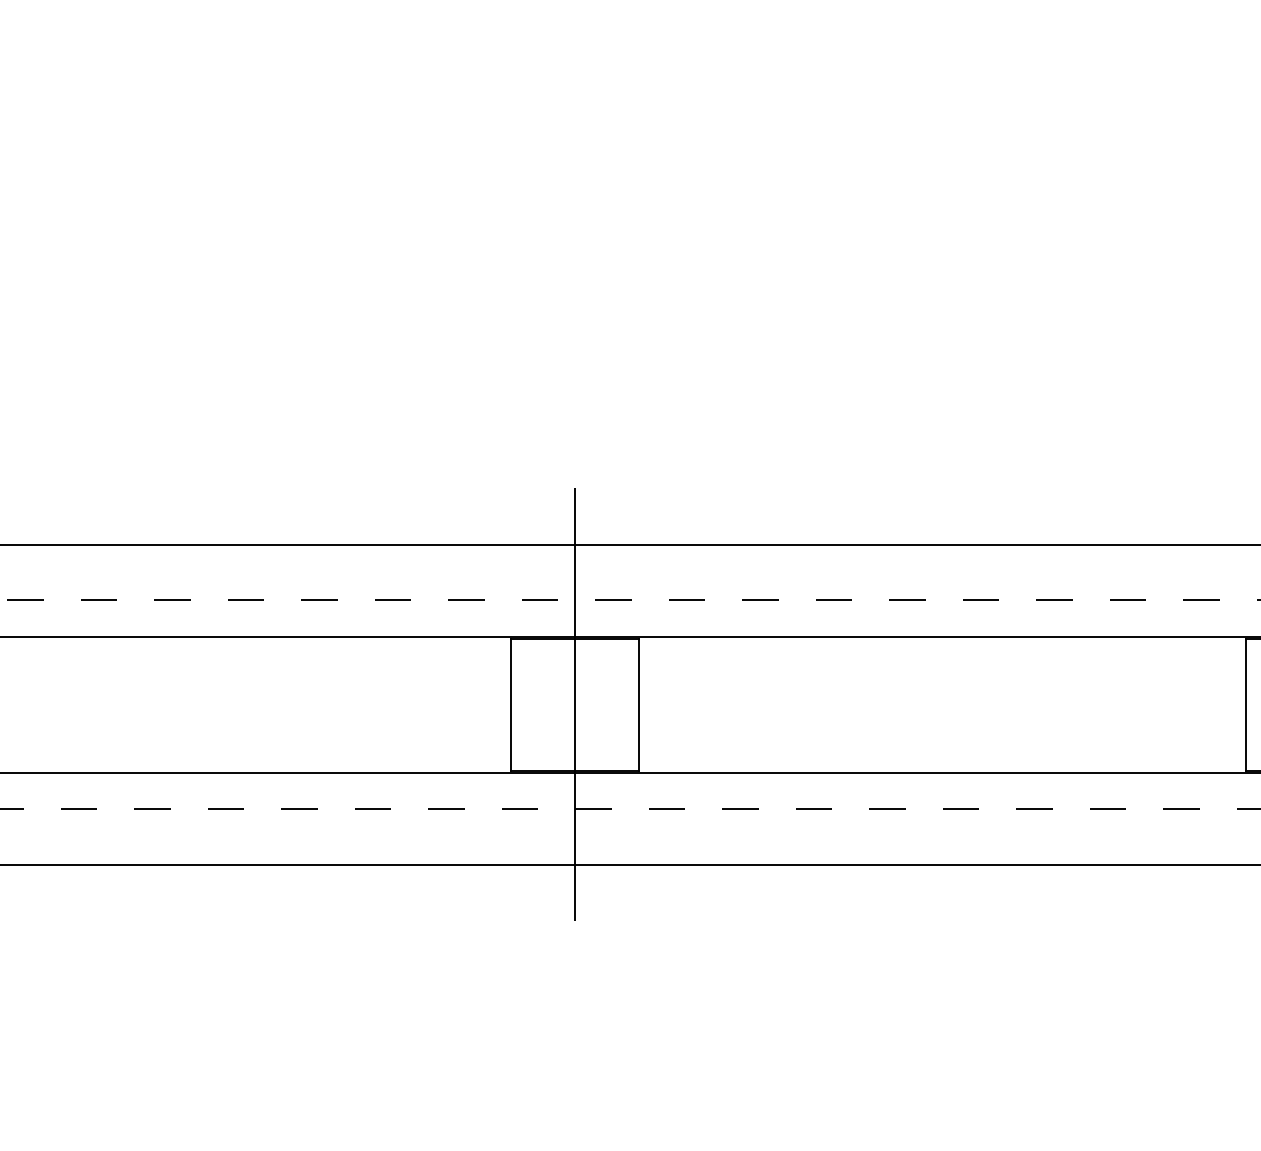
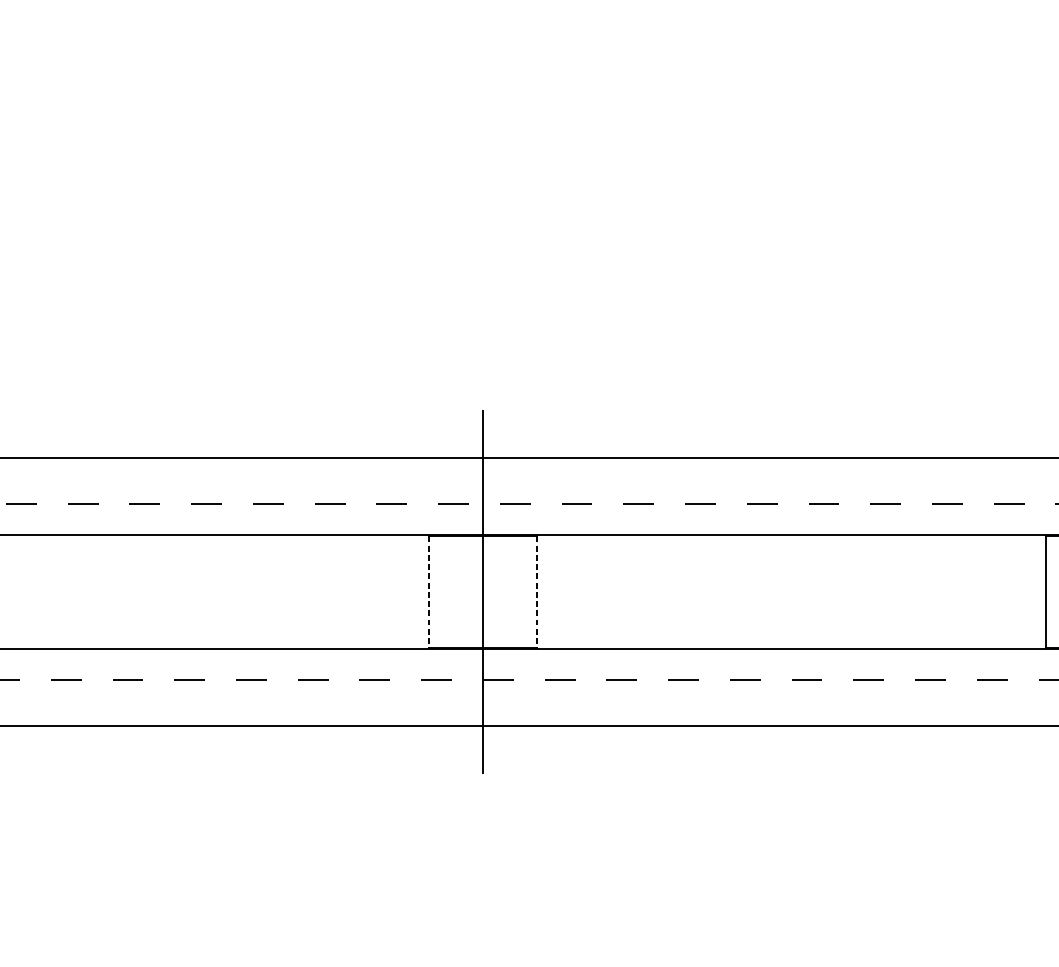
line: (510, 705) -> (428, 592), solid -> dashed
line: (639, 705) -> (537, 592), solid -> dashed

